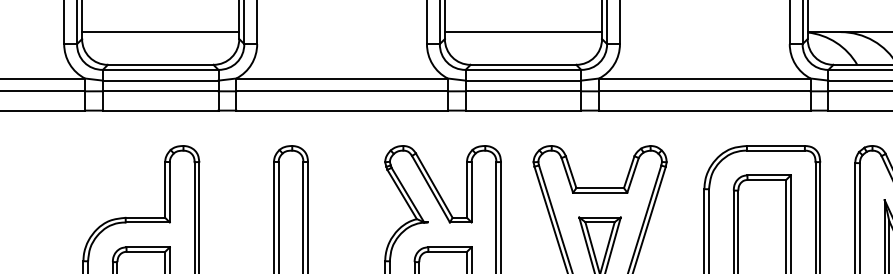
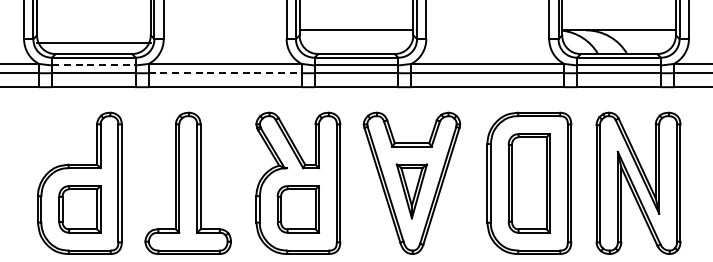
line: (160, 32) -> (93, 43), moved
line: (160, 80) -> (93, 65), solid -> dashed
line: (342, 91) -> (225, 73), solid -> dashed

